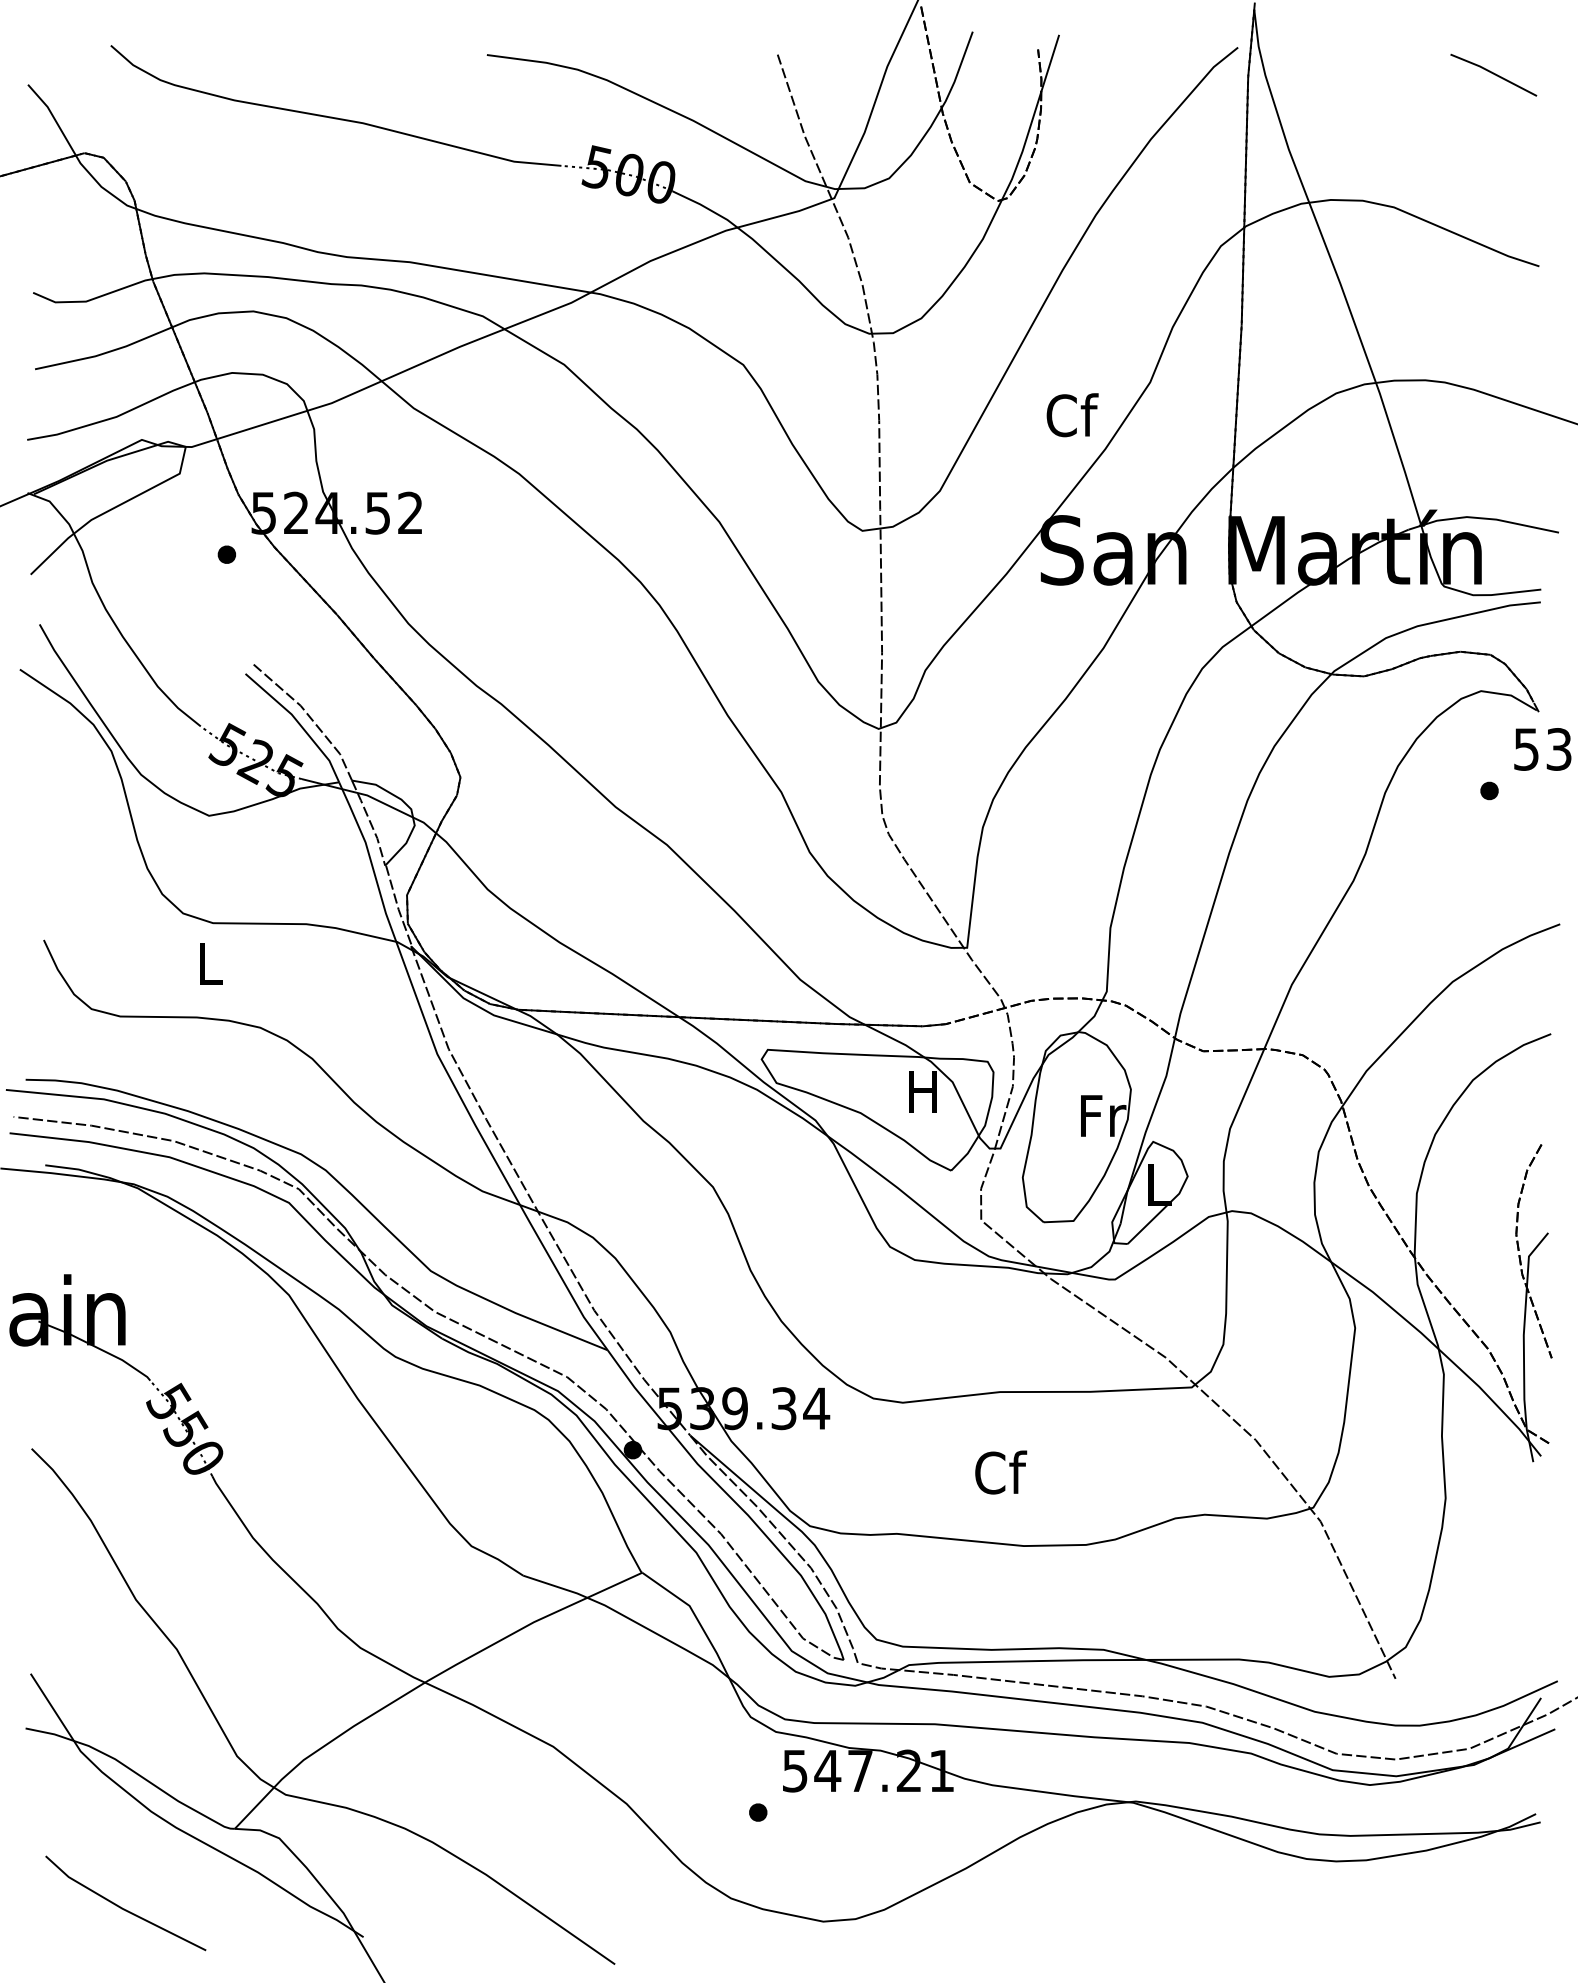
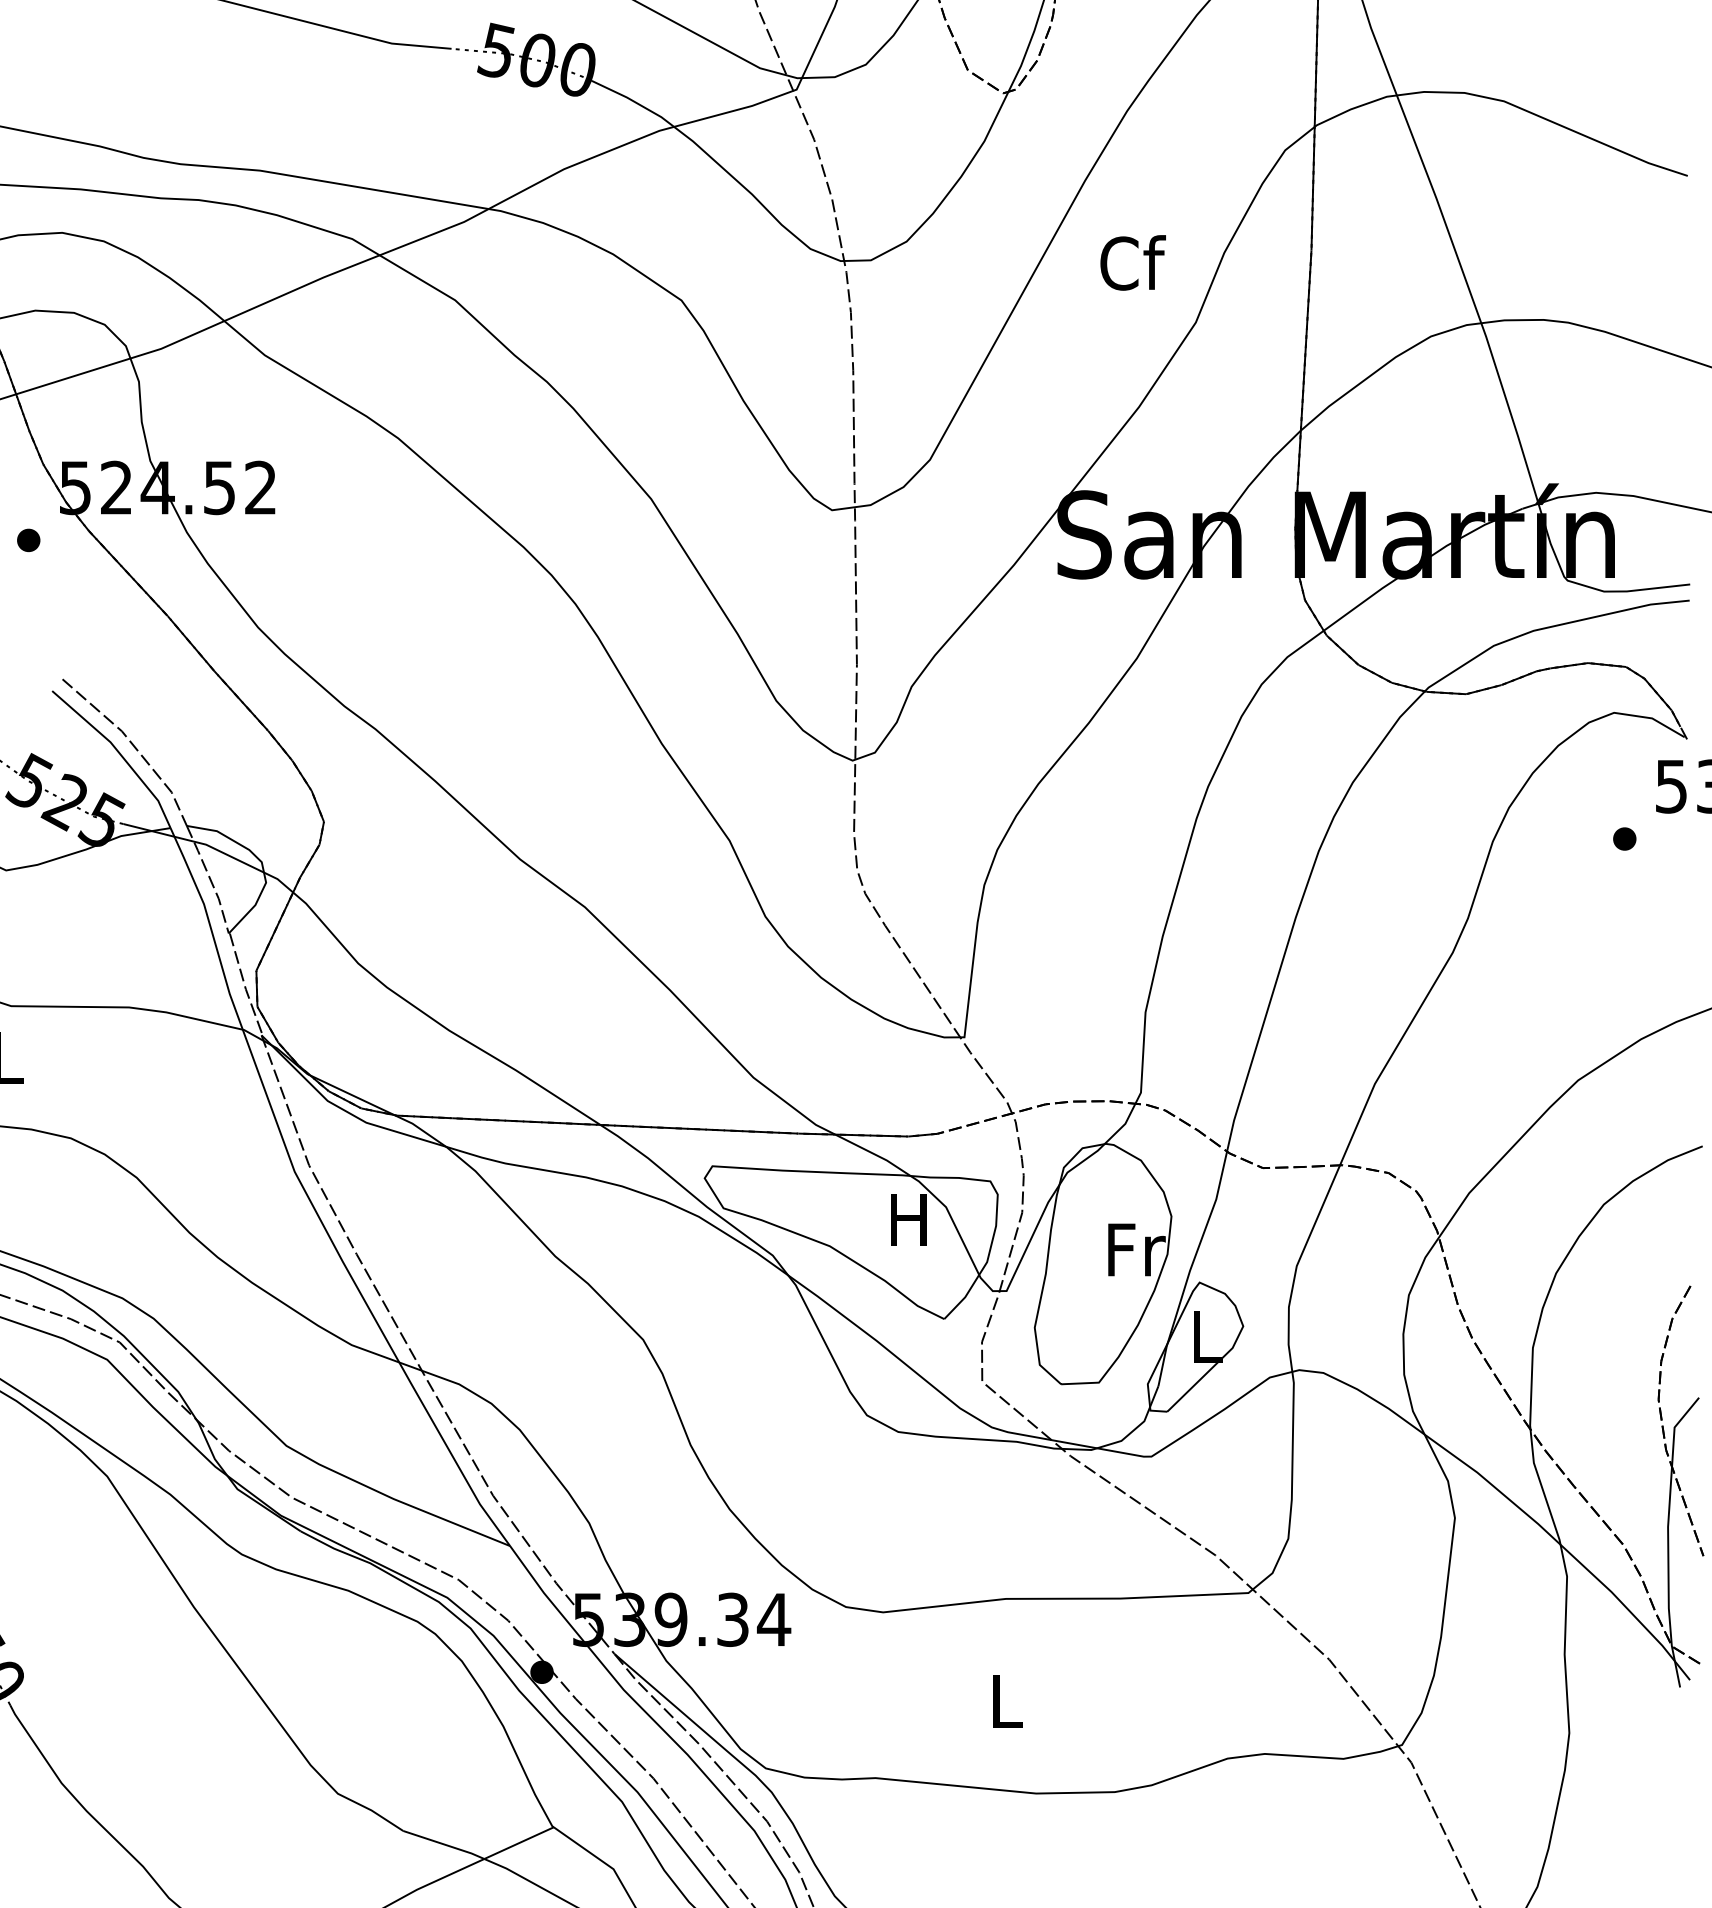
text: (1072, 415) -> (1133, 263), moved
text: (1001, 1472) -> (1007, 1700), Cf -> L

